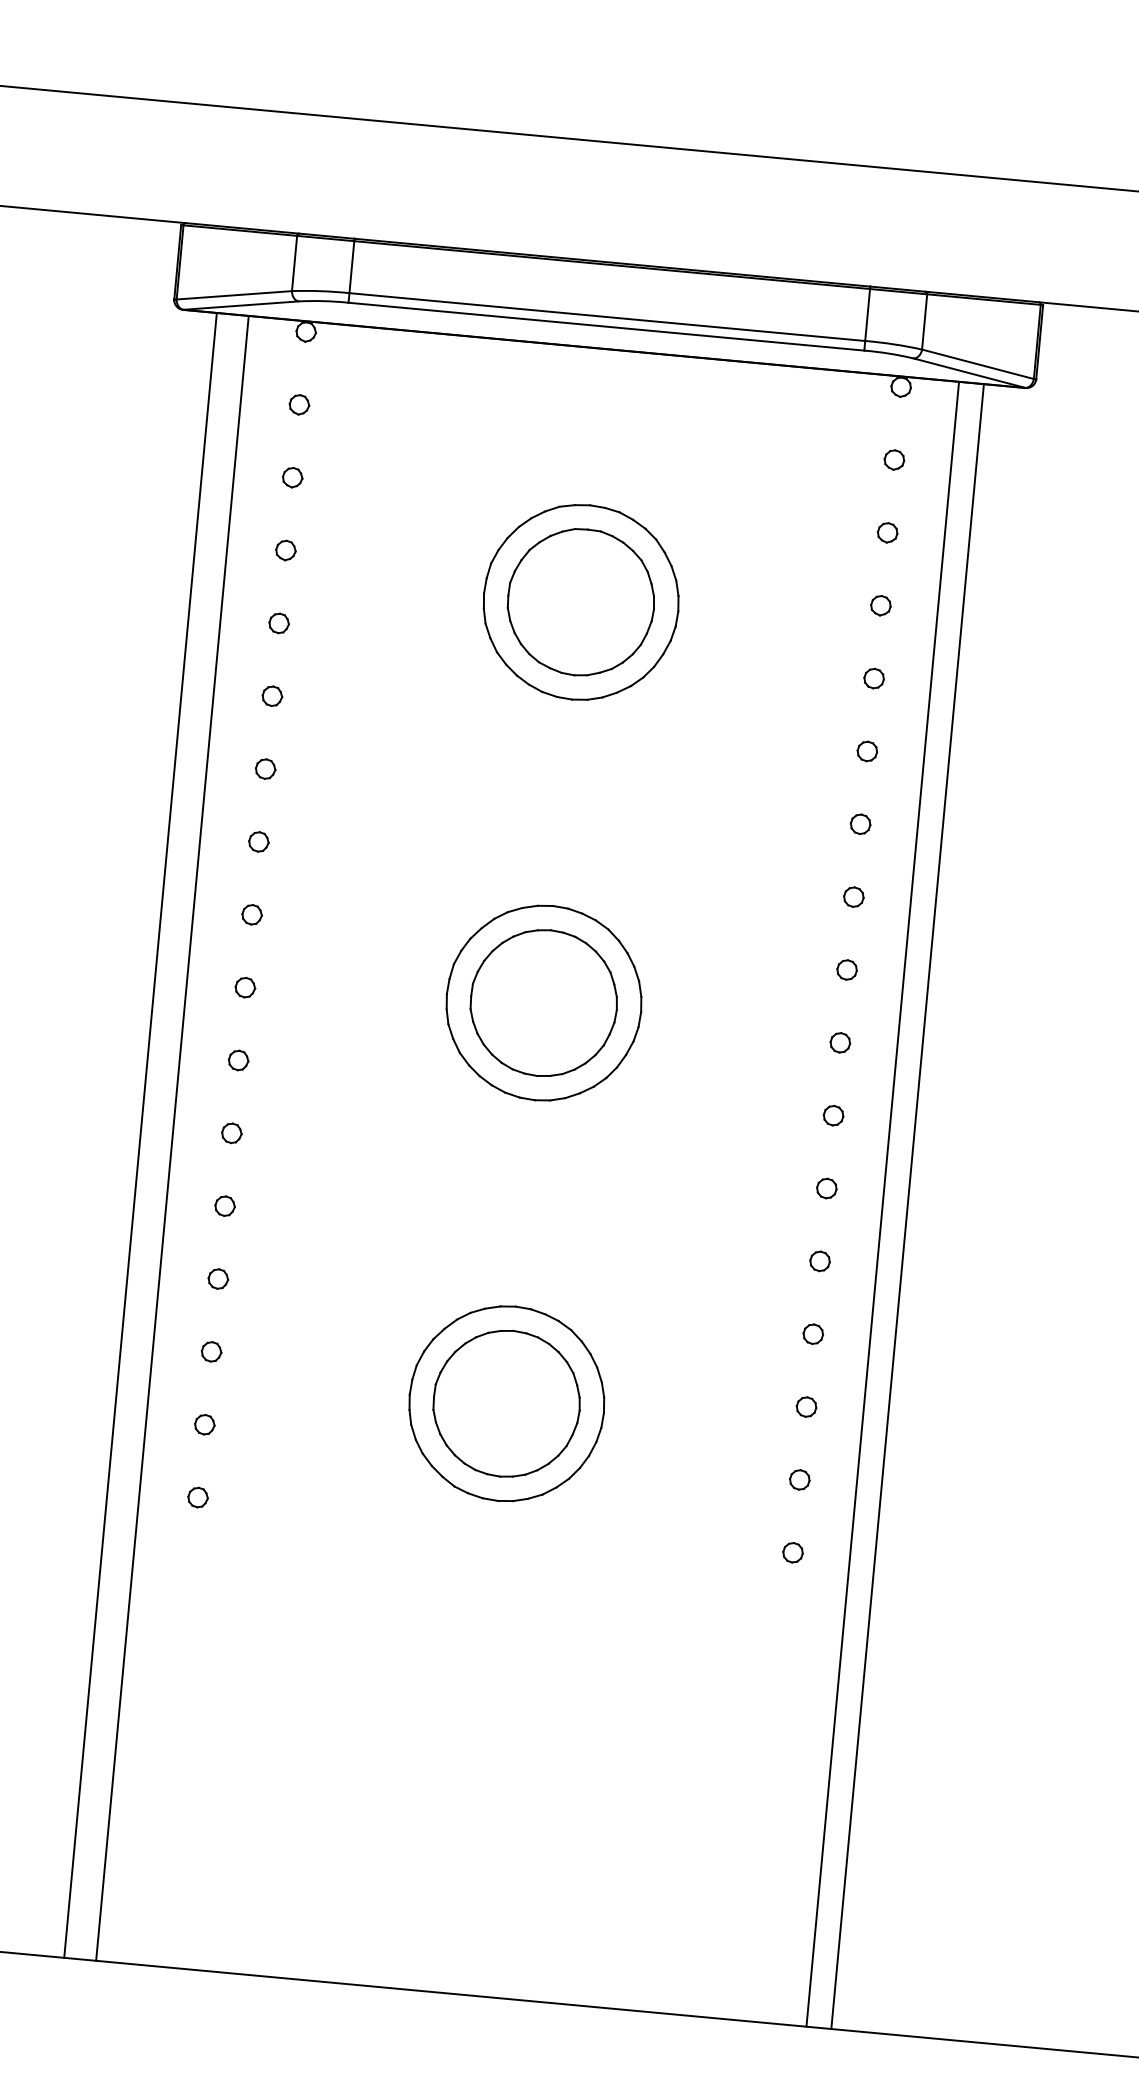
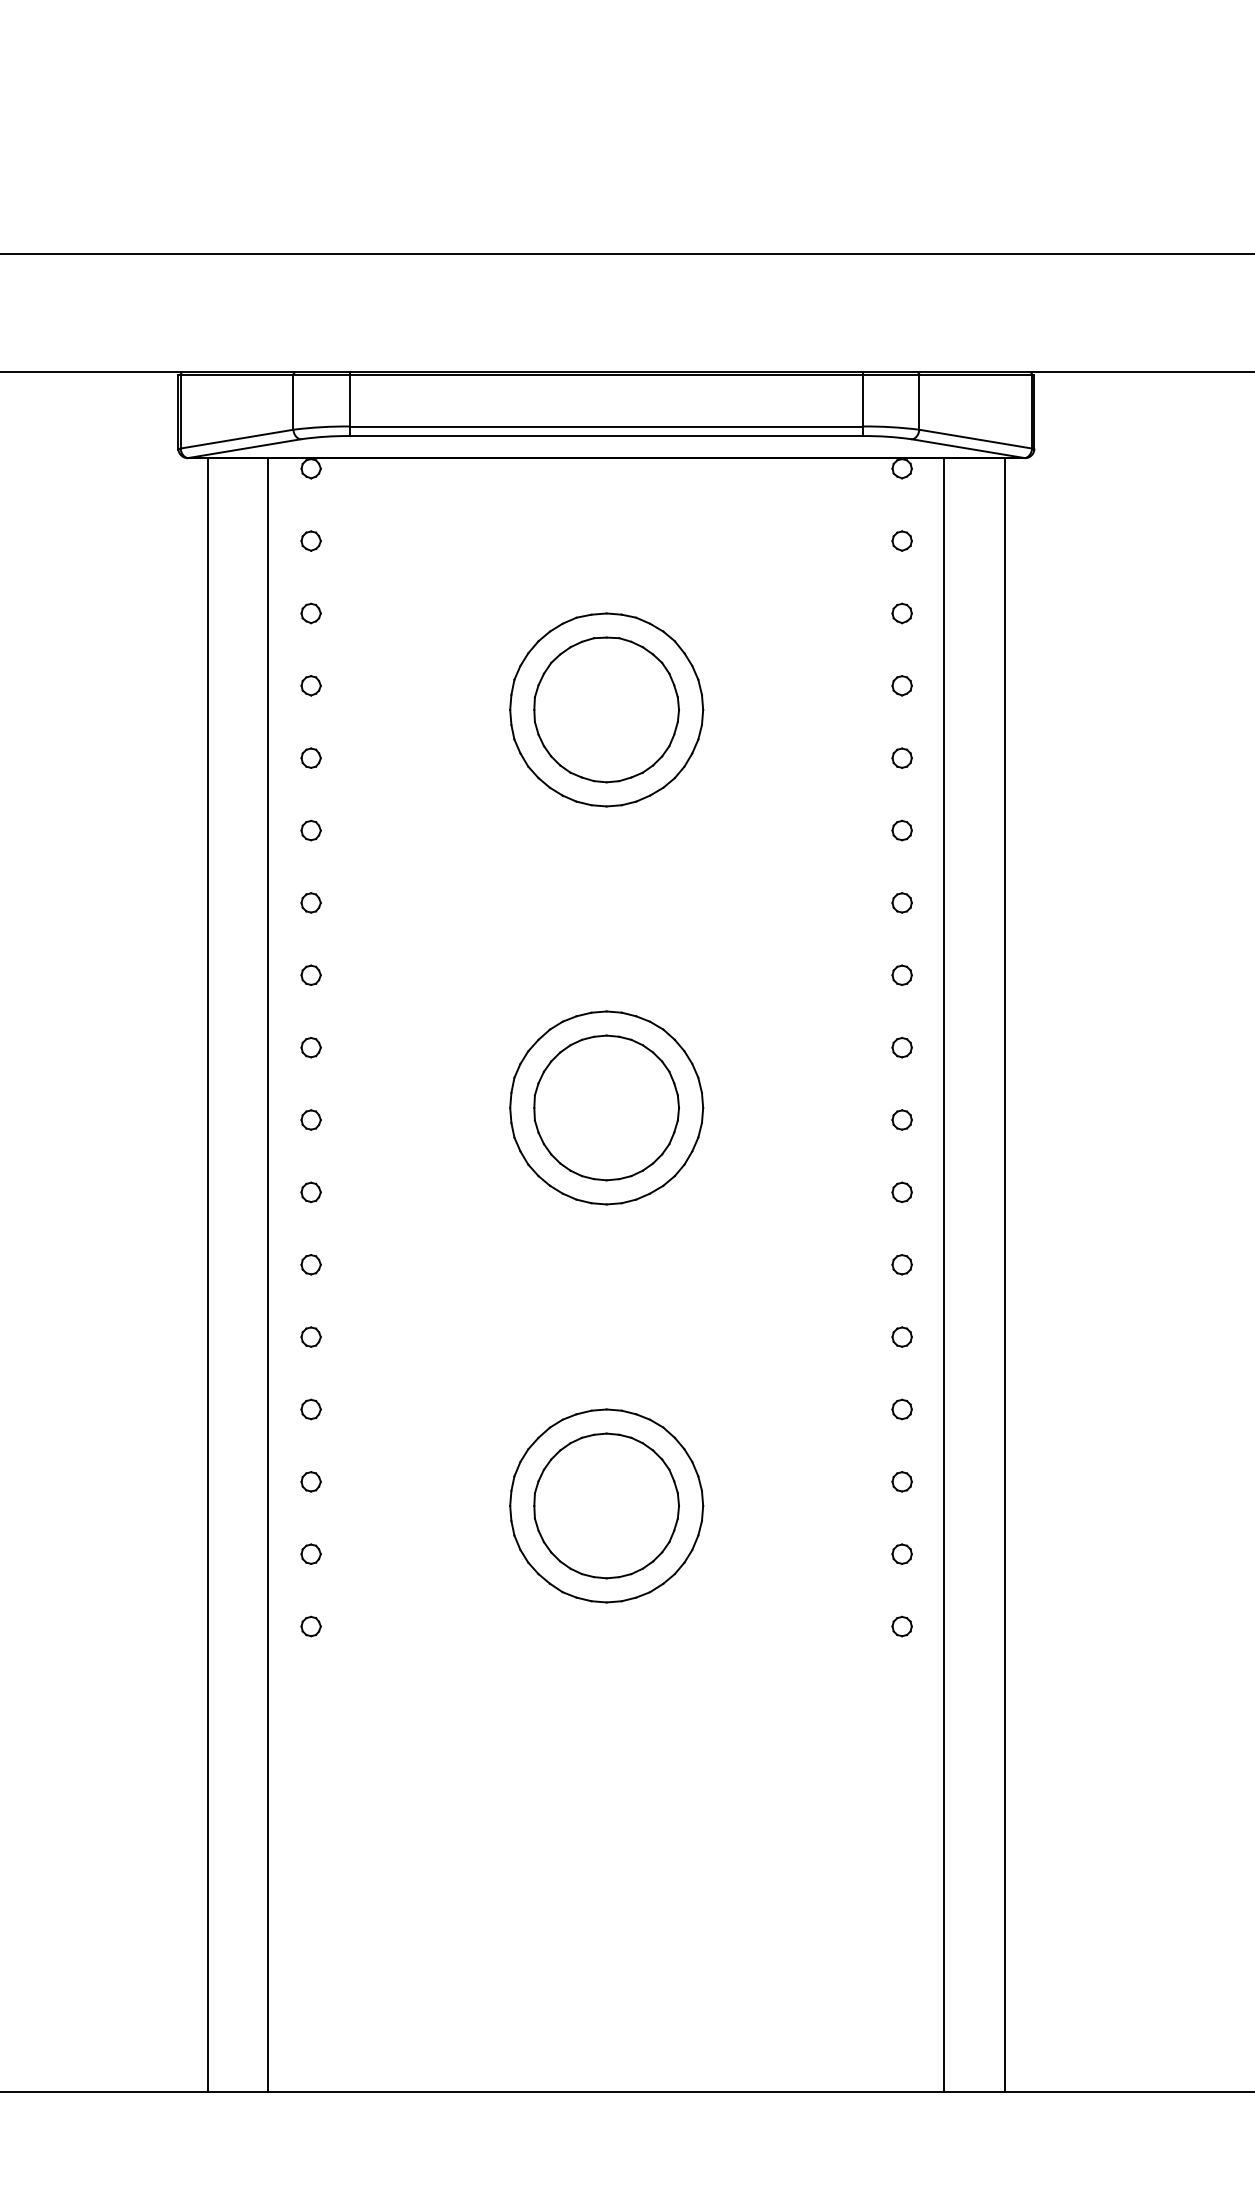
line: (140, 1135) -> (268, 1275), moved
line: (172, 1138) -> (208, 1275), moved
line: (882, 1204) -> (1004, 1275), moved
line: (907, 1206) -> (944, 1275), moved

